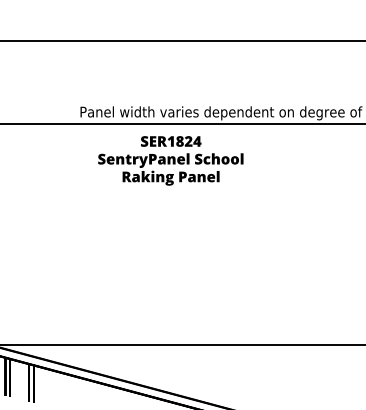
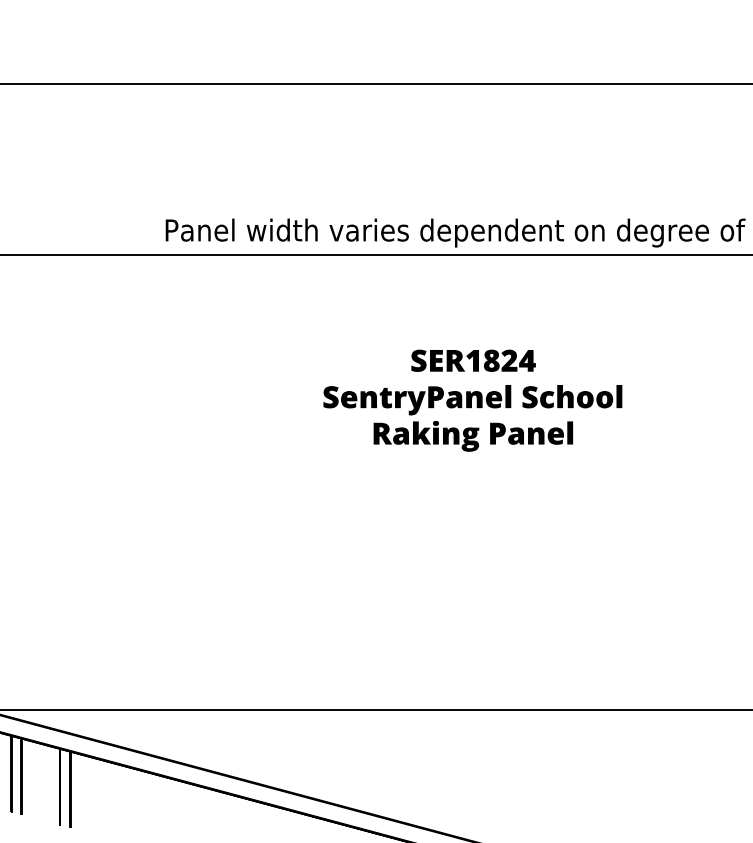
text: (170, 160) -> (472, 399), moved

